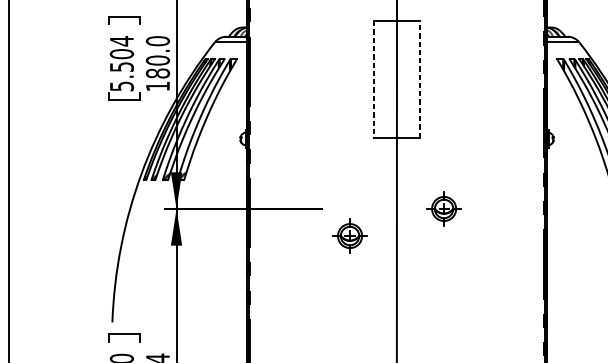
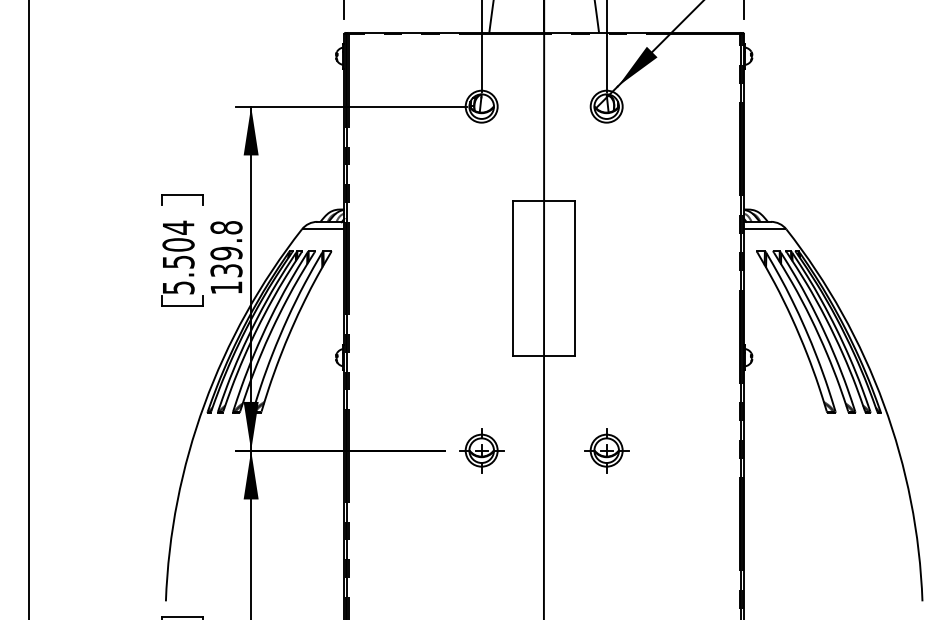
text: (157, 57) -> (226, 249), 180.0 -> 139.8
line: (373, 79) -> (513, 278), dashed -> solid
line: (419, 79) -> (574, 278), dashed -> solid
part: (349, 235) -> (481, 450), moved

